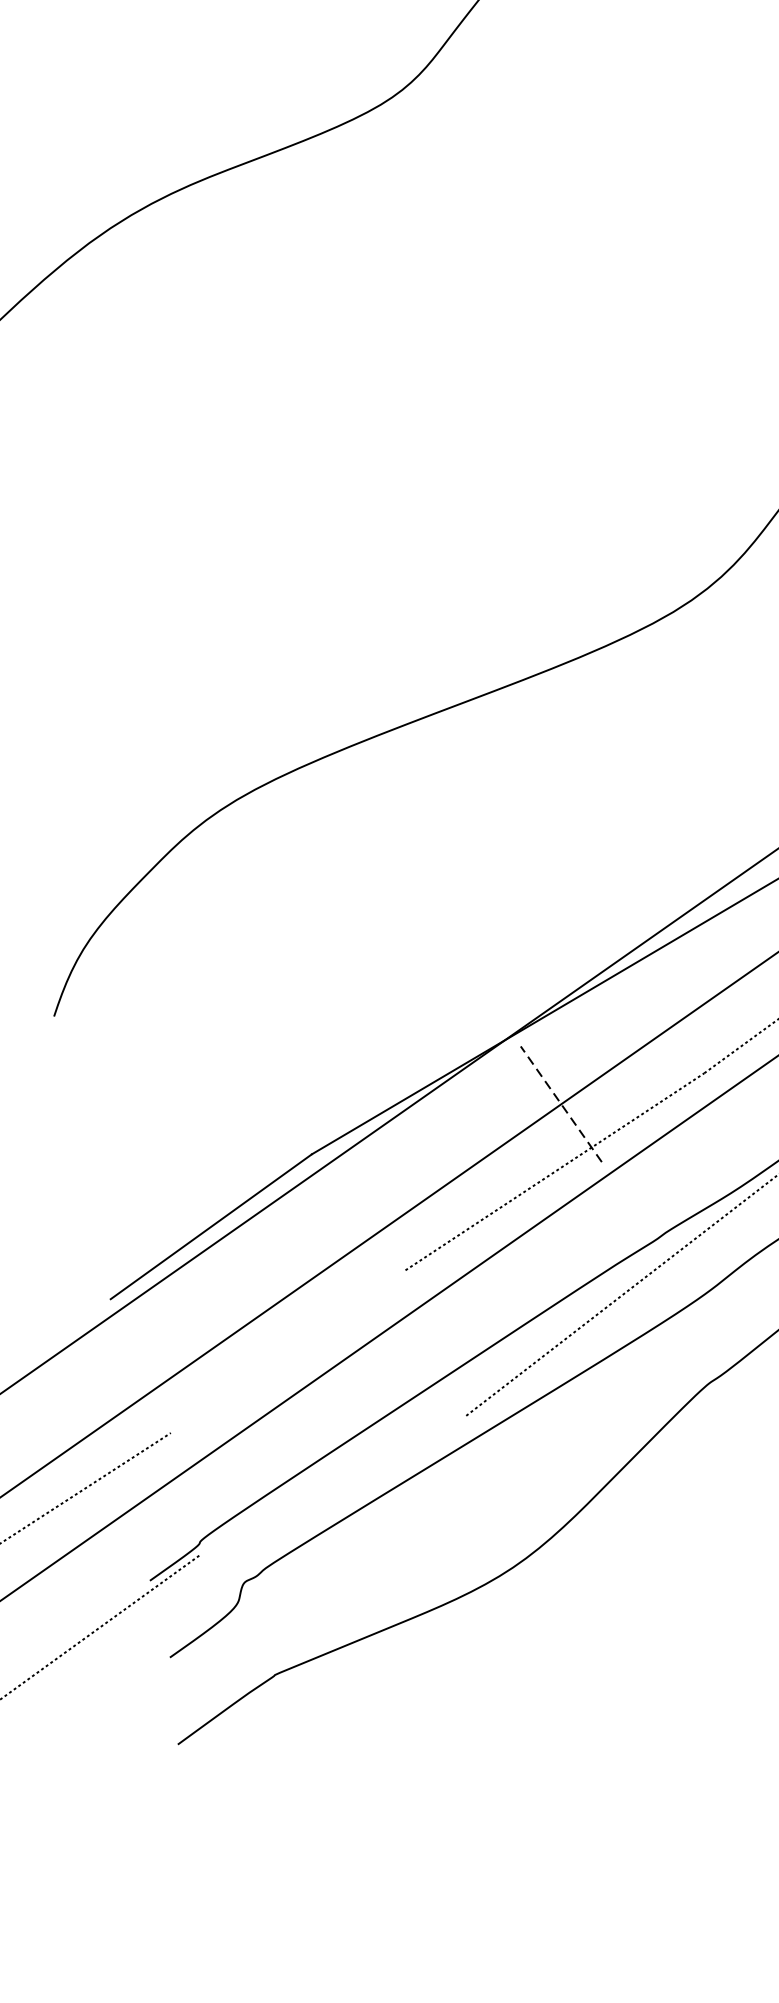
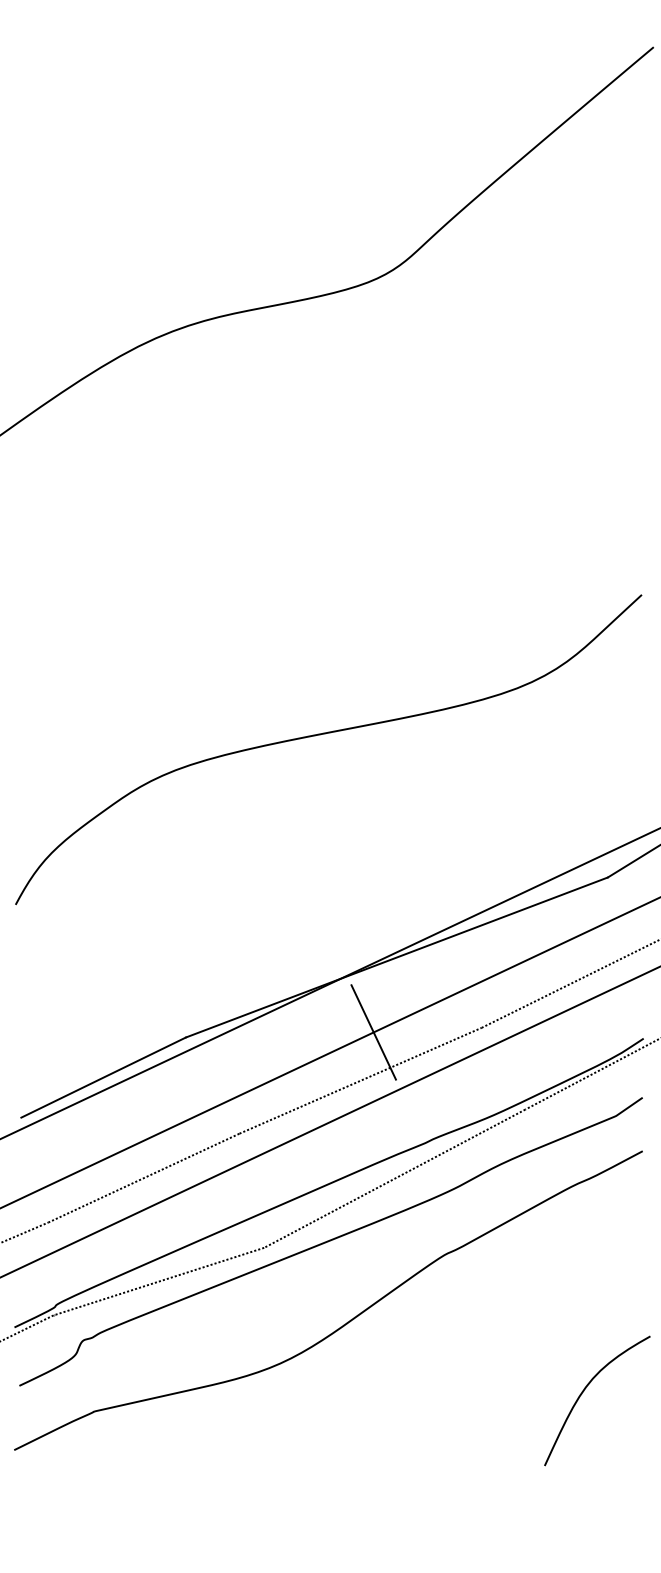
line: (560, 1103) -> (373, 1031), dashed -> solid
line: (287, 1350) -> (143, 1177), added
line: (331, 1486) -> (158, 1281), added

